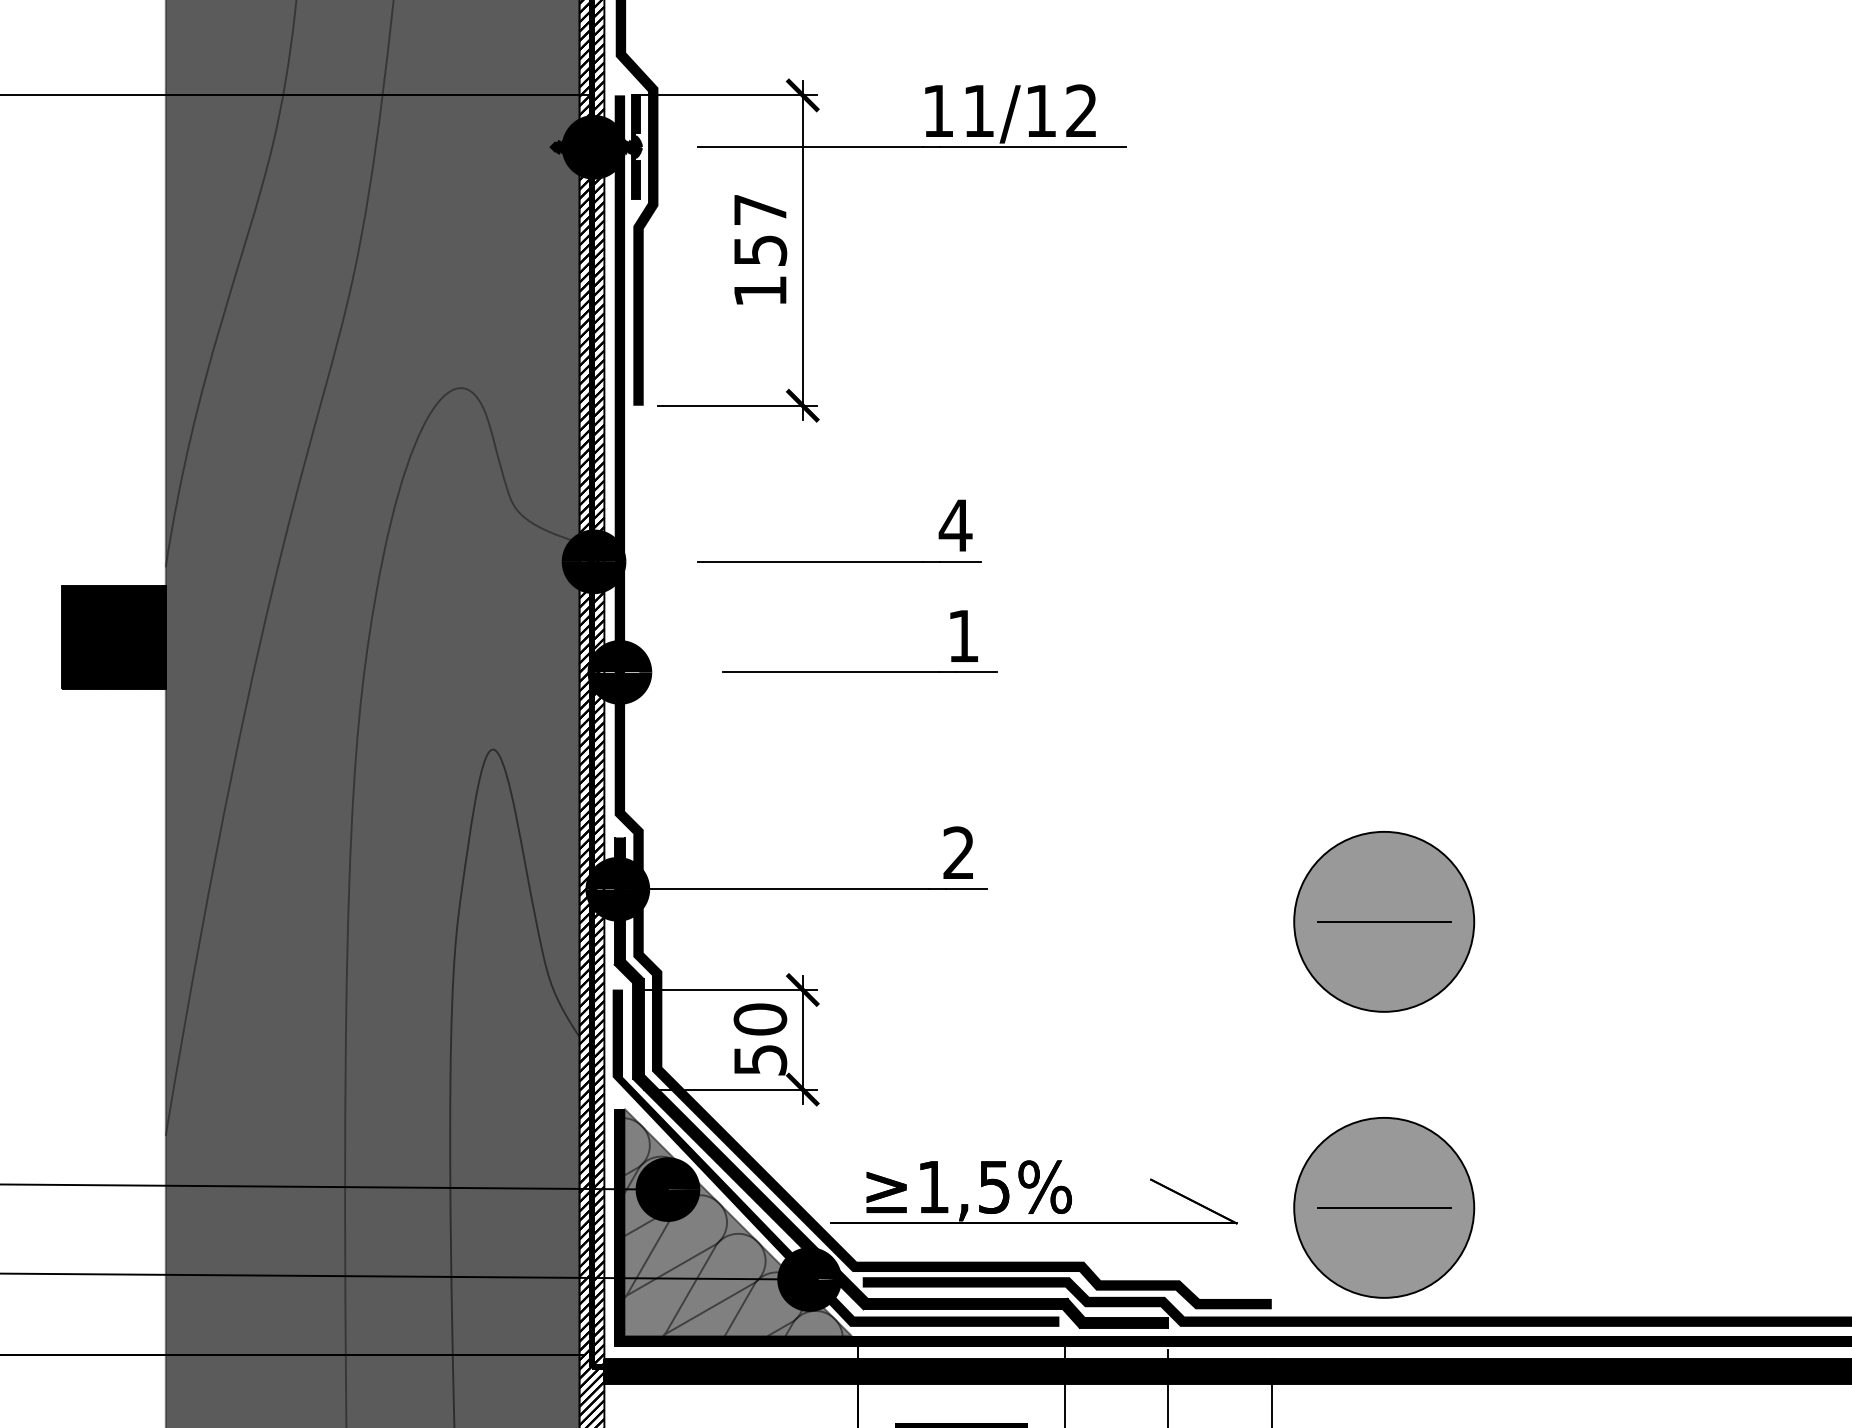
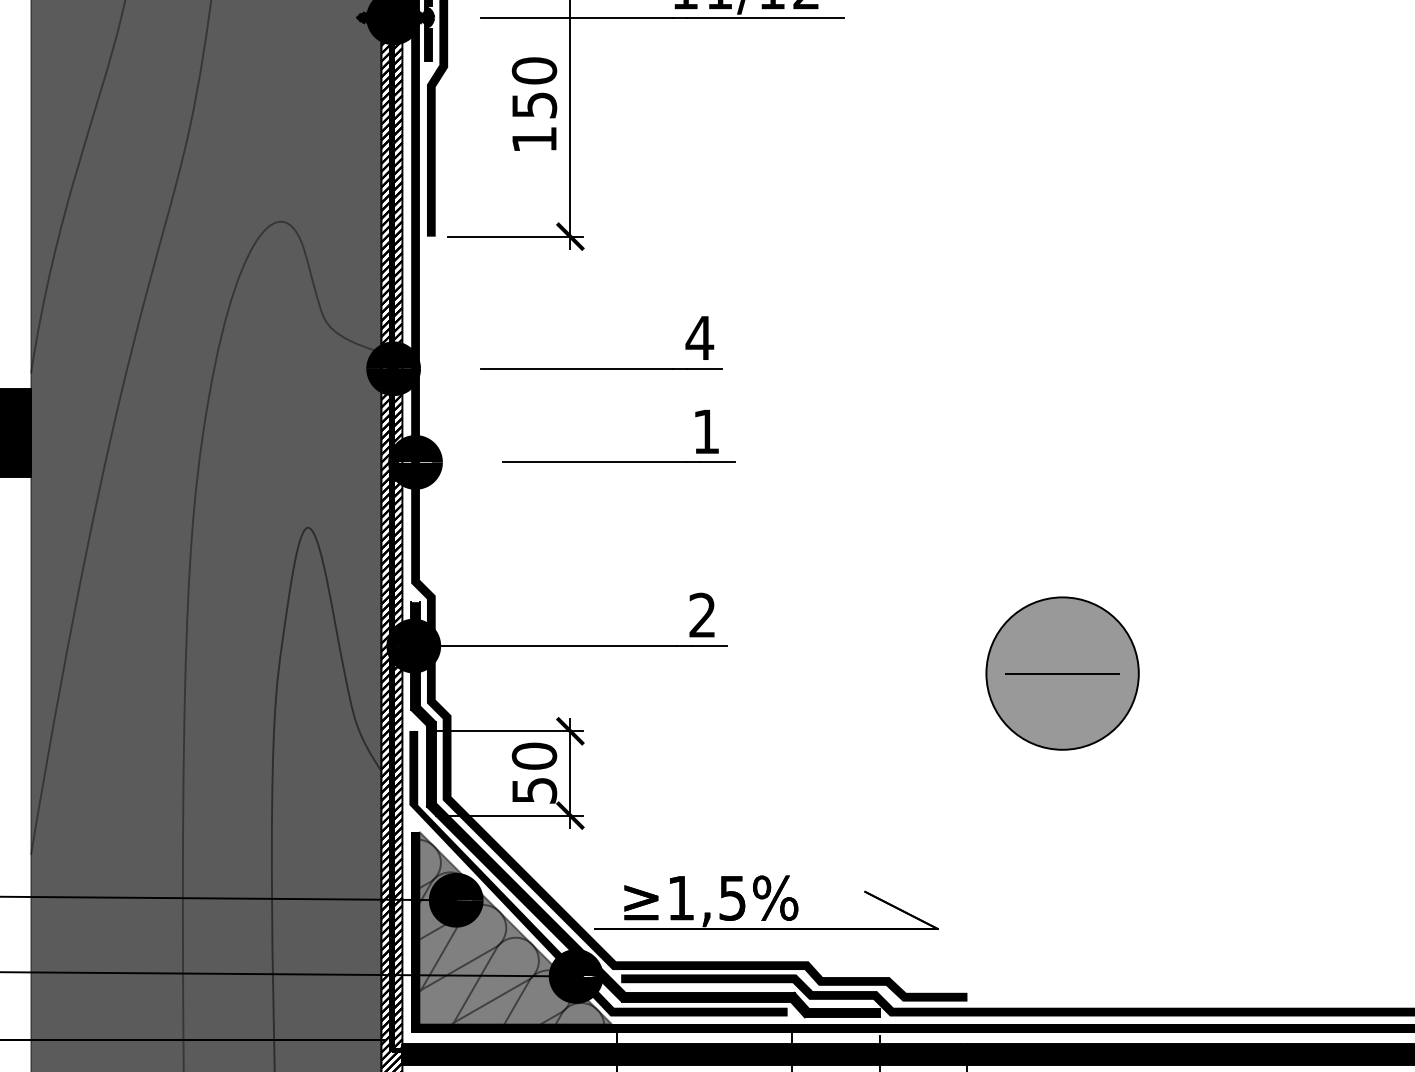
text: (760, 209) -> (534, 70), 157 -> 150
part: (1384, 1207) -> (1062, 915), removed

